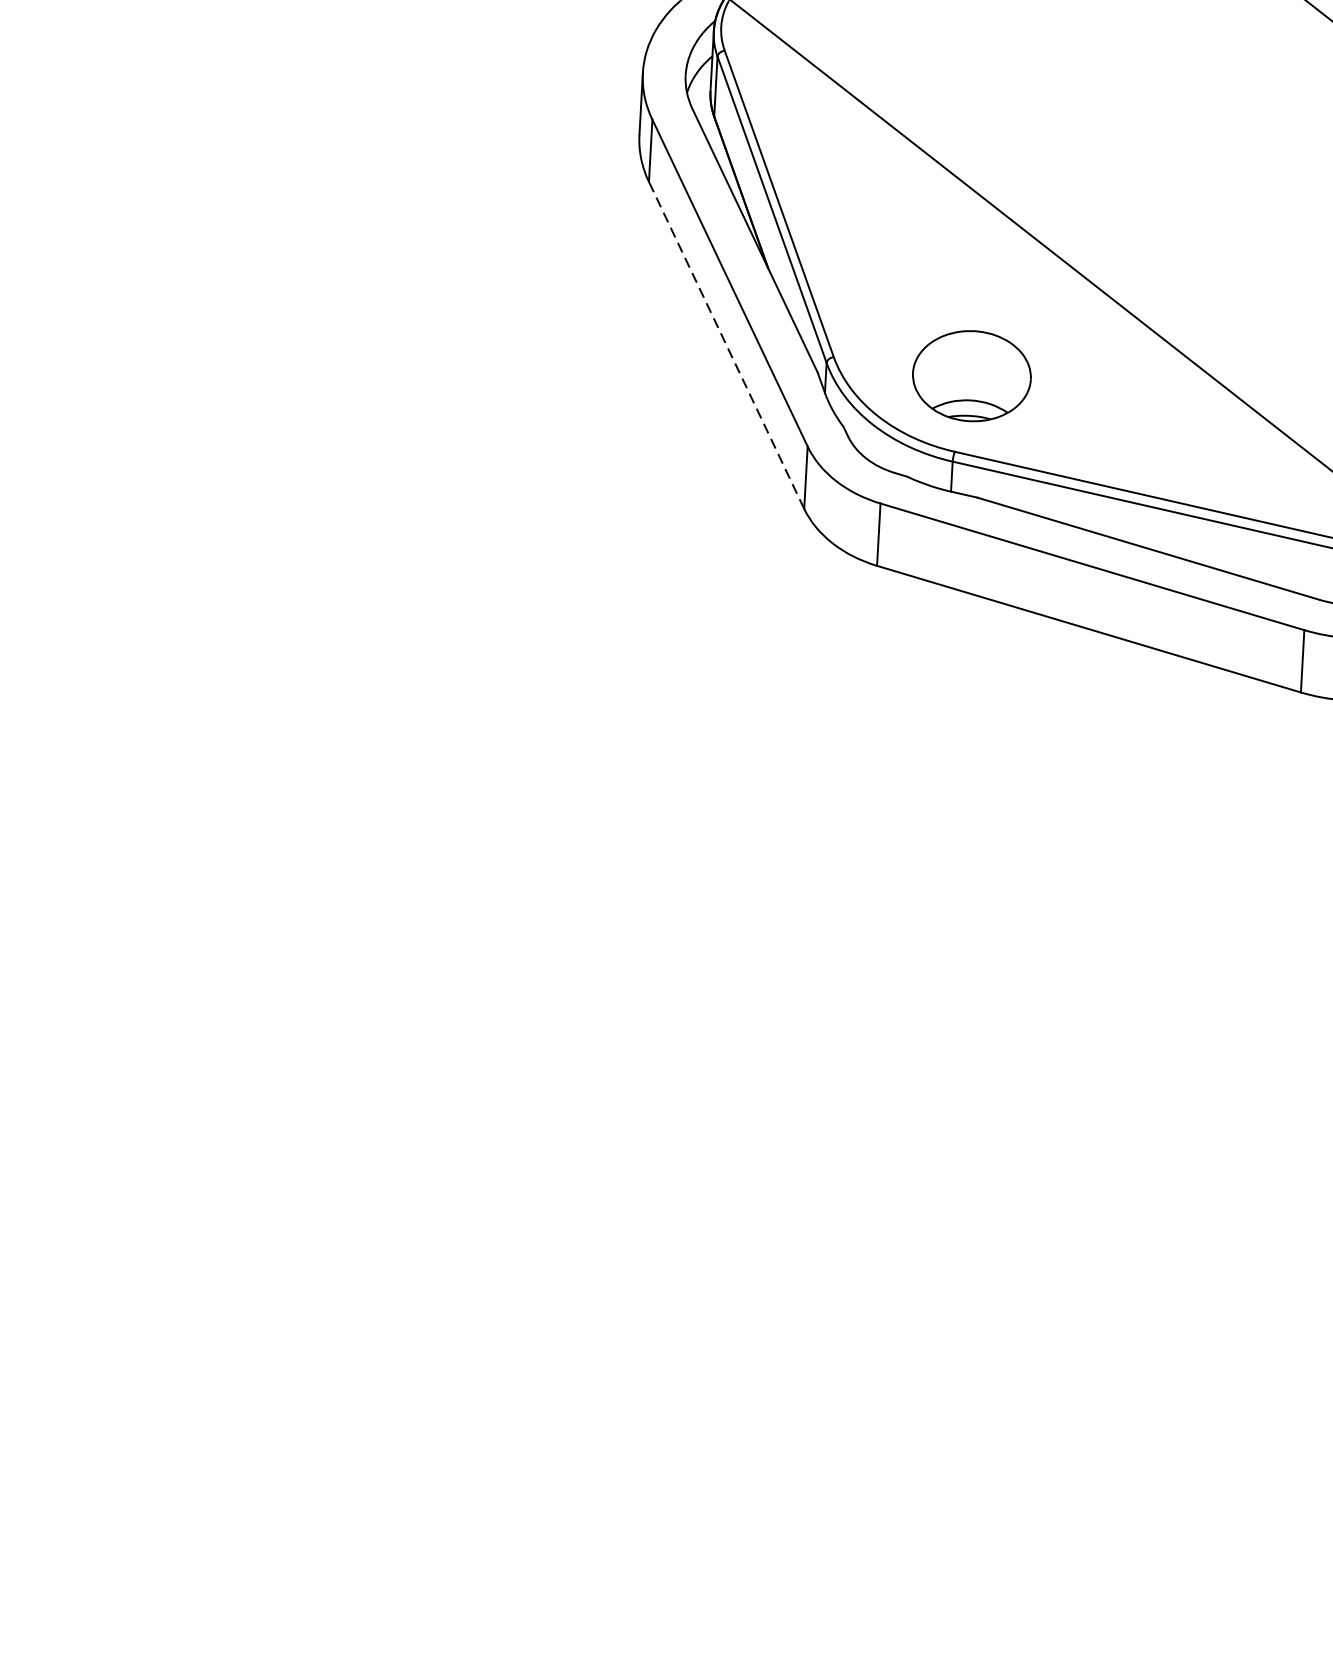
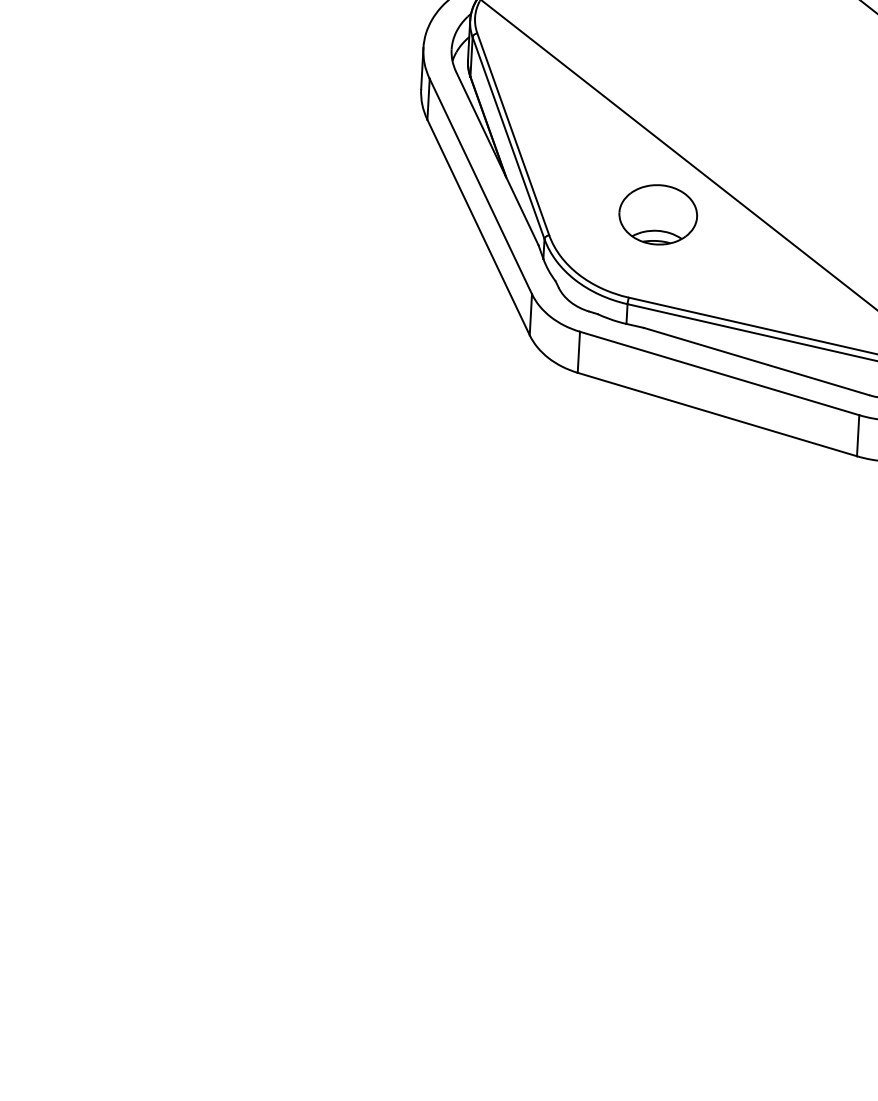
line: (726, 345) -> (478, 227), dashed -> solid
part: (970, 375) -> (657, 214), moved

